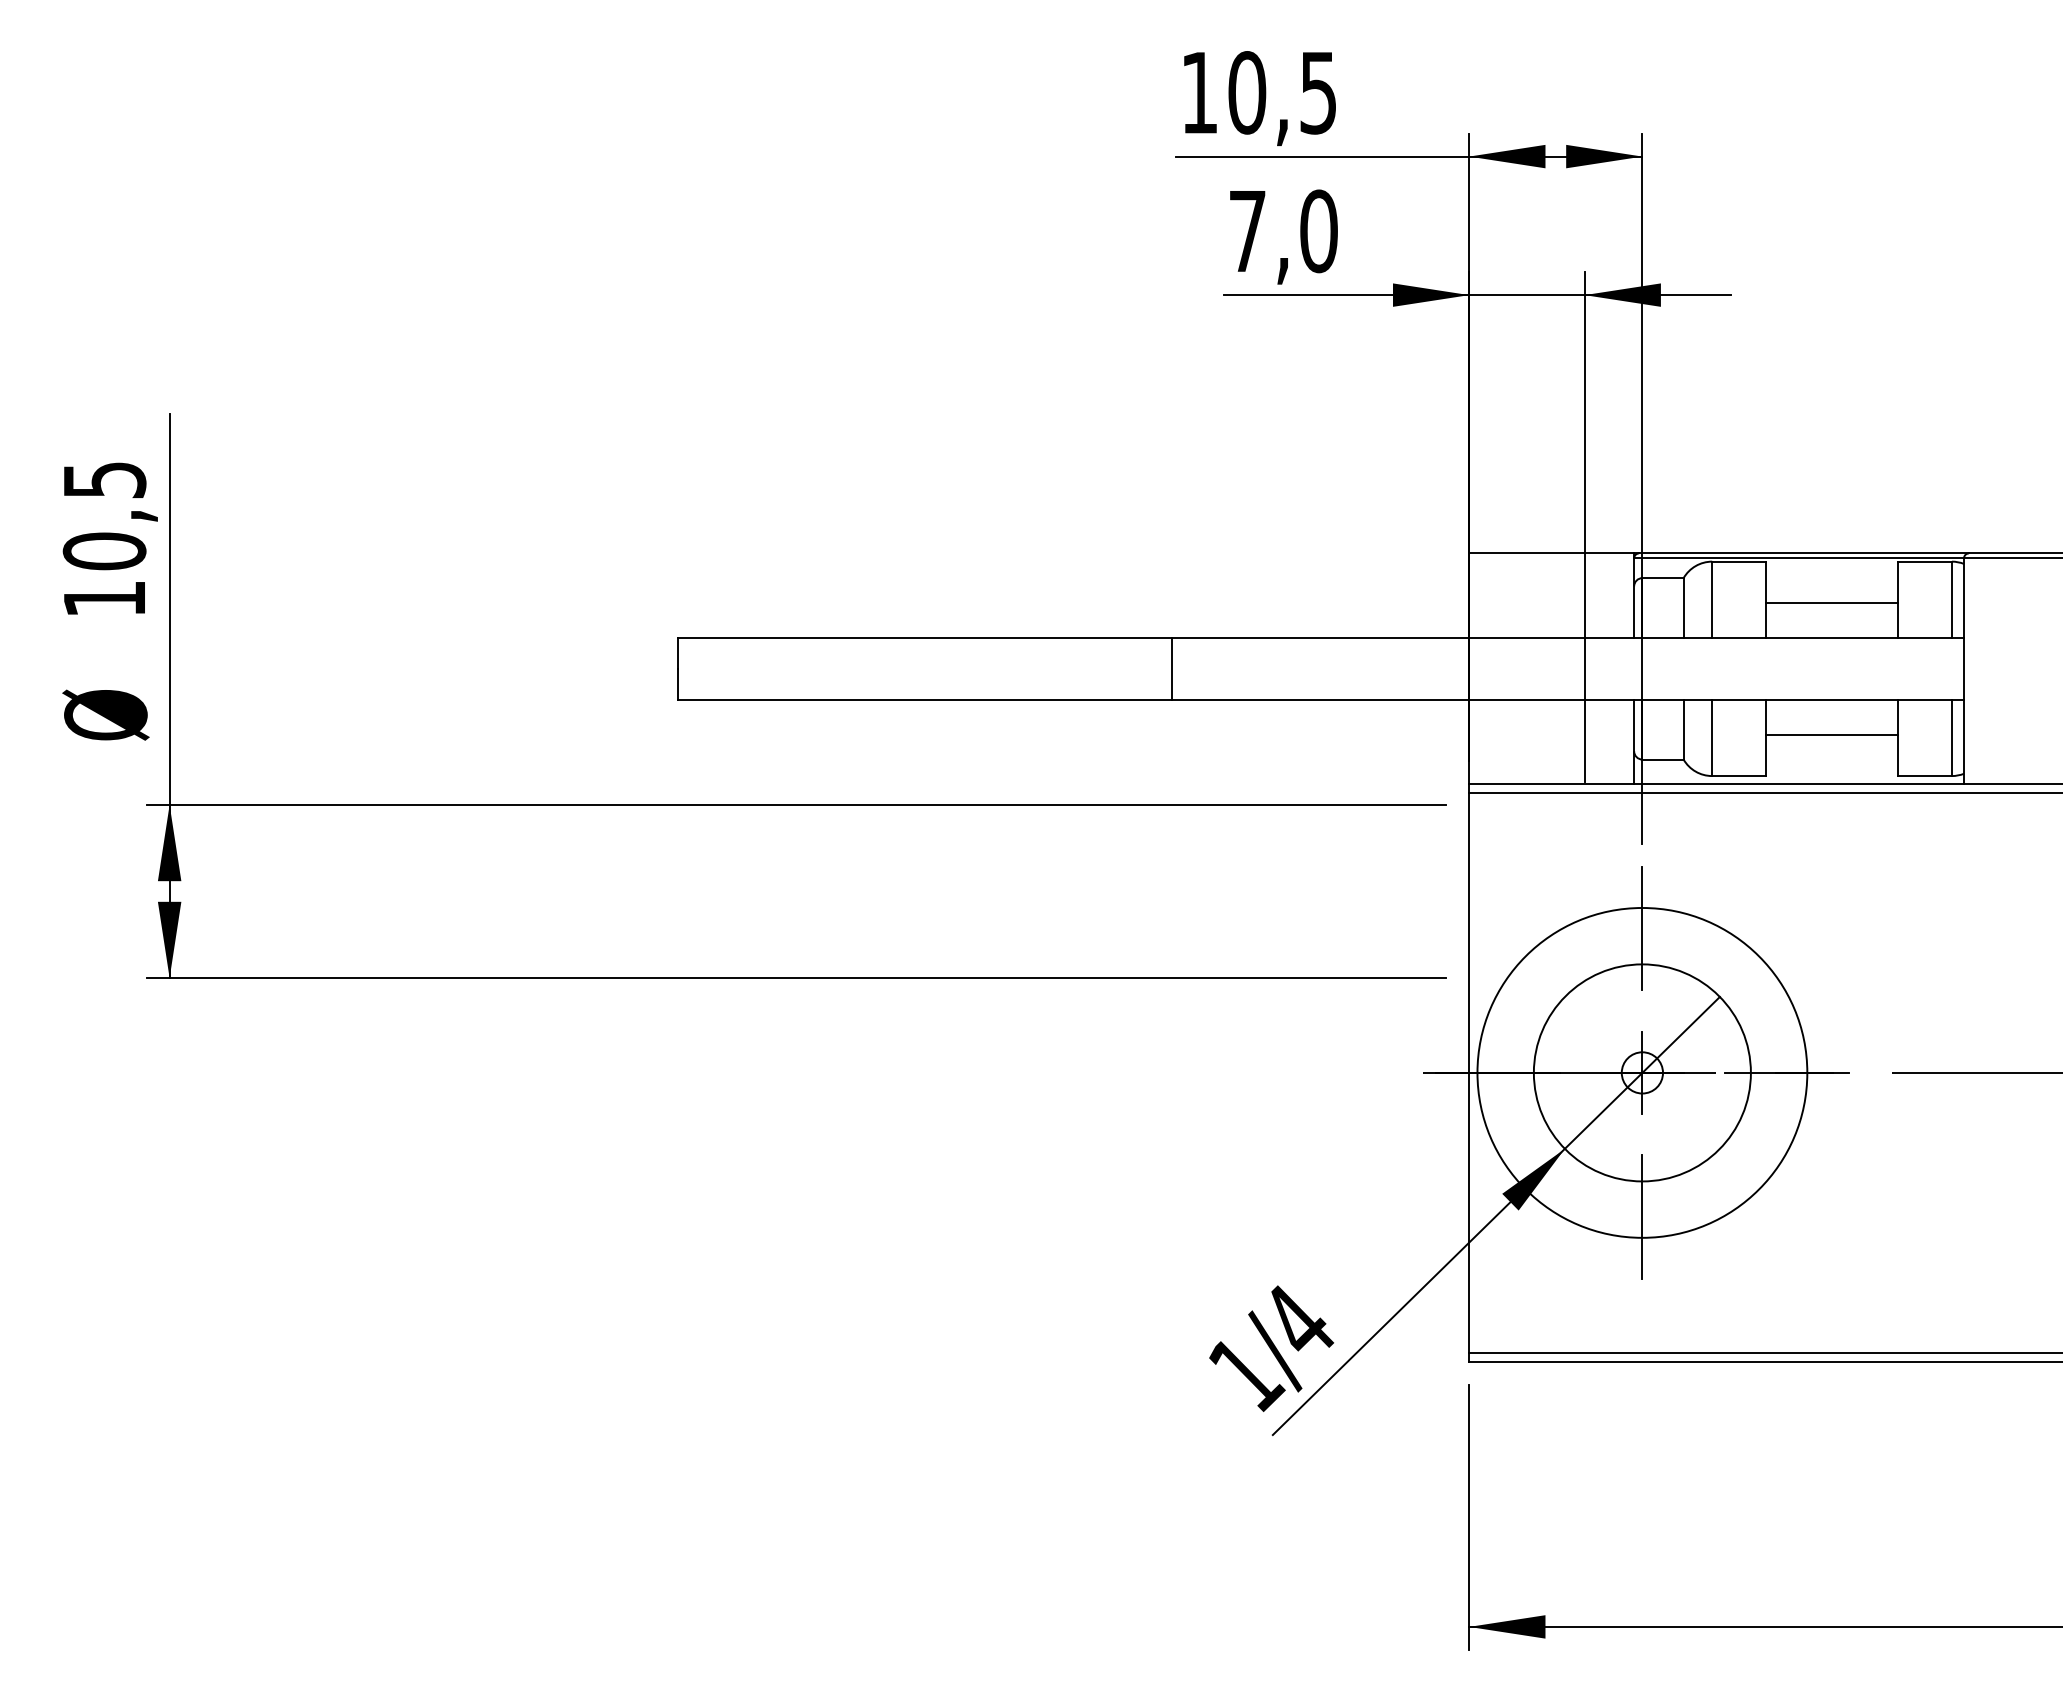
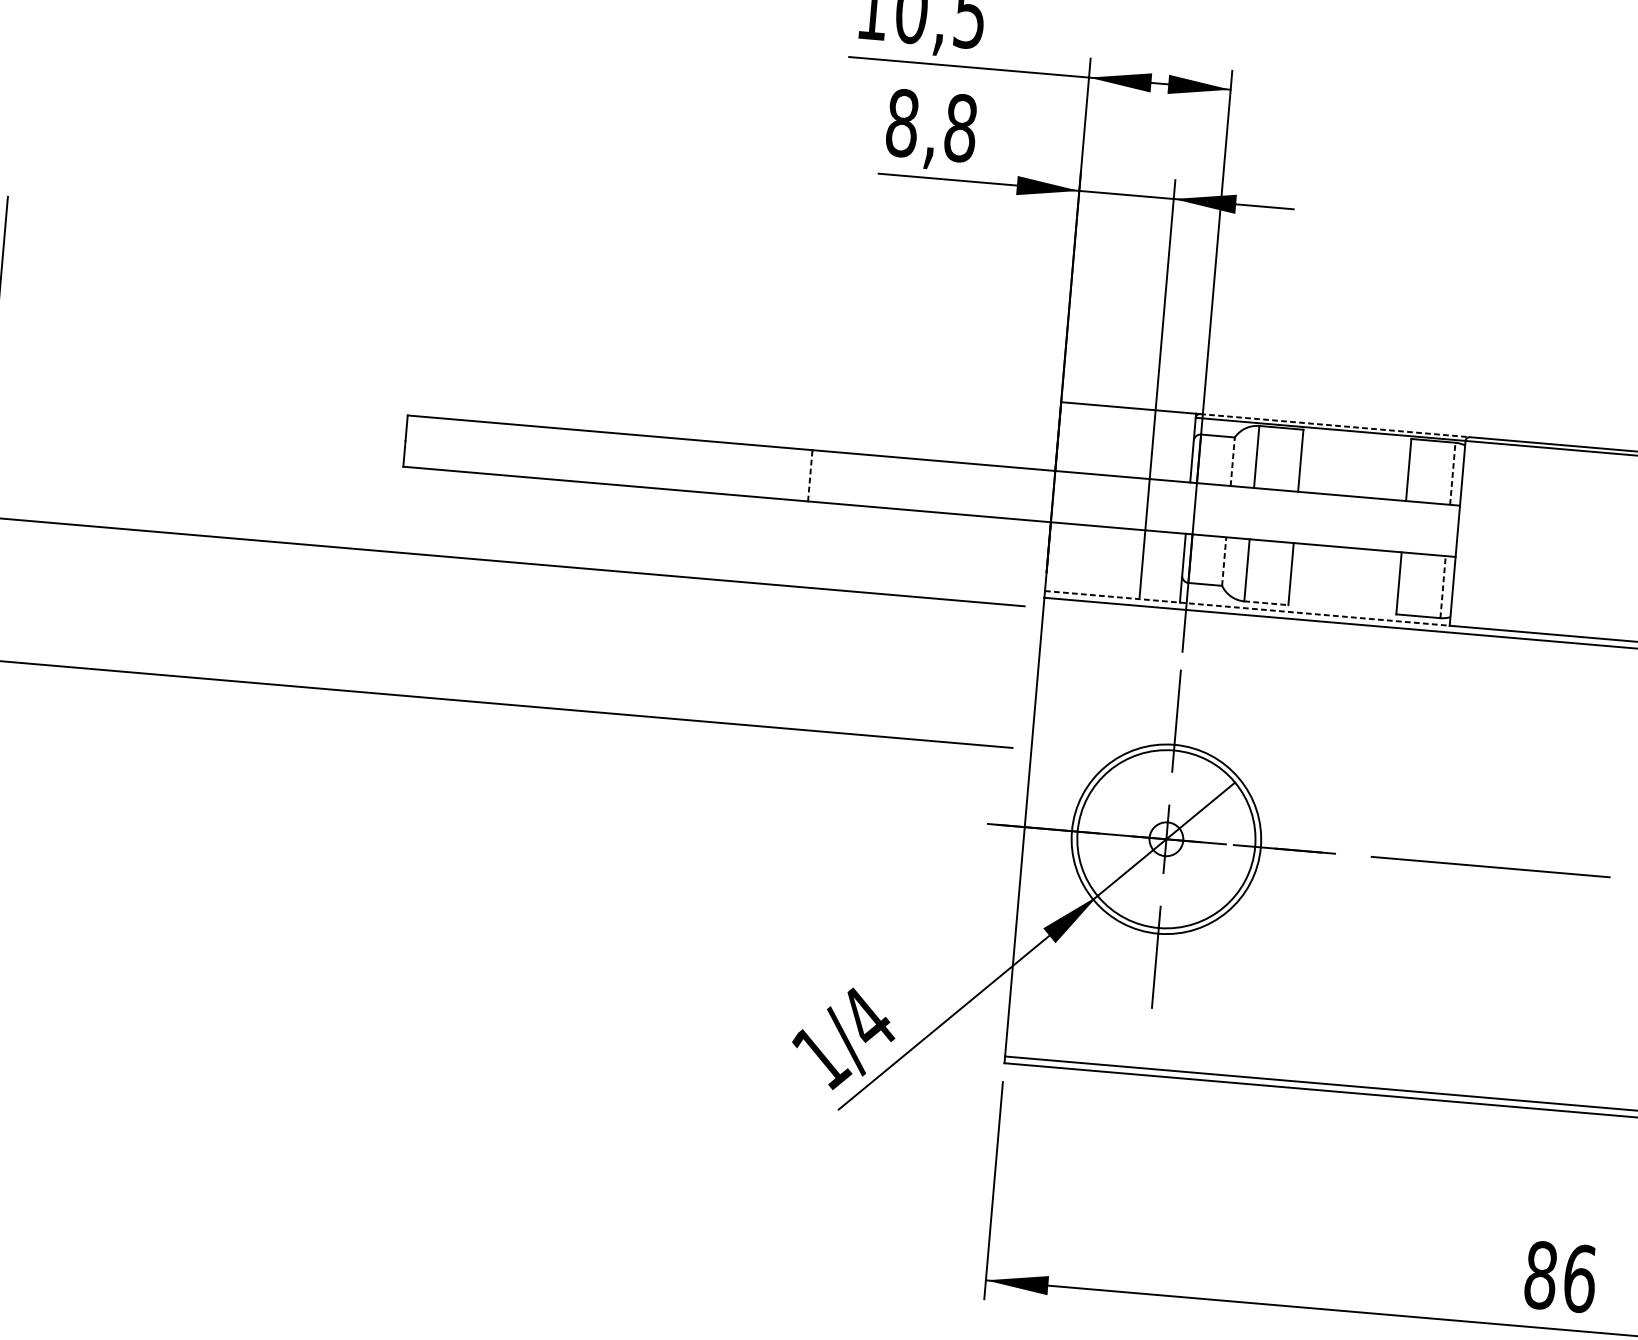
text: (1283, 231) -> (931, 125), 7,0 -> 8,8
line: (1804, 553) -> (1335, 425), solid -> dashed
line: (1951, 599) -> (1452, 473), solid -> dashed
line: (1832, 602) -> (1354, 467), removed
line: (1683, 607) -> (1232, 461), solid -> dashed
line: (1172, 668) -> (810, 475), solid -> dashed
line: (1683, 729) -> (1224, 561), solid -> dashed
line: (1832, 734) -> (1345, 575), removed
line: (1951, 738) -> (1442, 587), solid -> dashed
line: (1739, 776) -> (1266, 603), solid -> dashed
line: (1717, 784) -> (1248, 608), solid -> dashed
circle: (1642, 1072) -> (1166, 838), size x0.7

